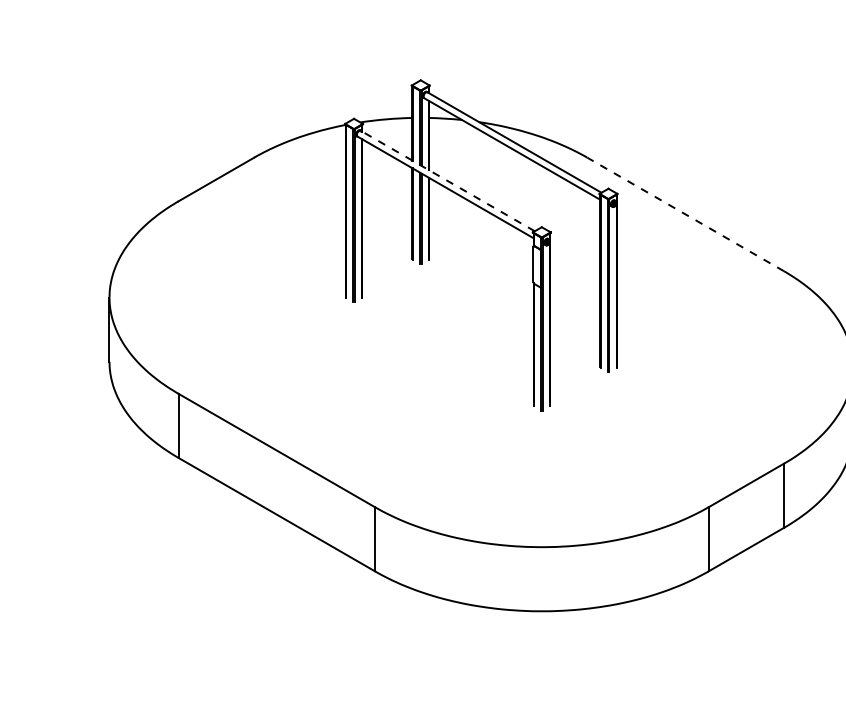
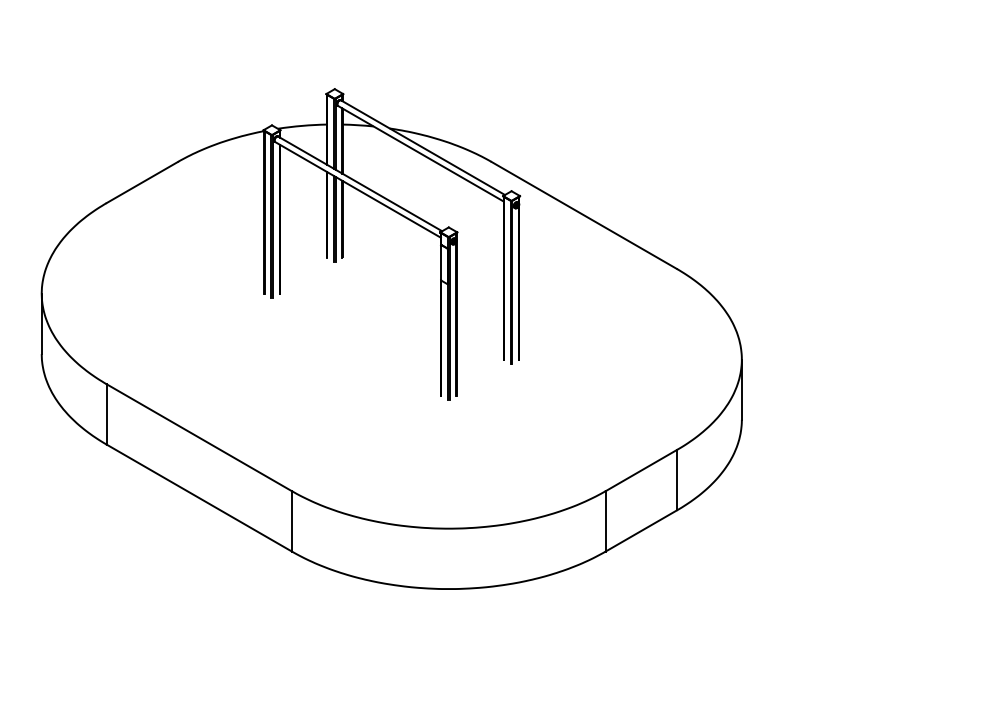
line: (448, 180) -> (360, 183), dashed -> solid
line: (685, 214) -> (584, 215), dashed -> solid

